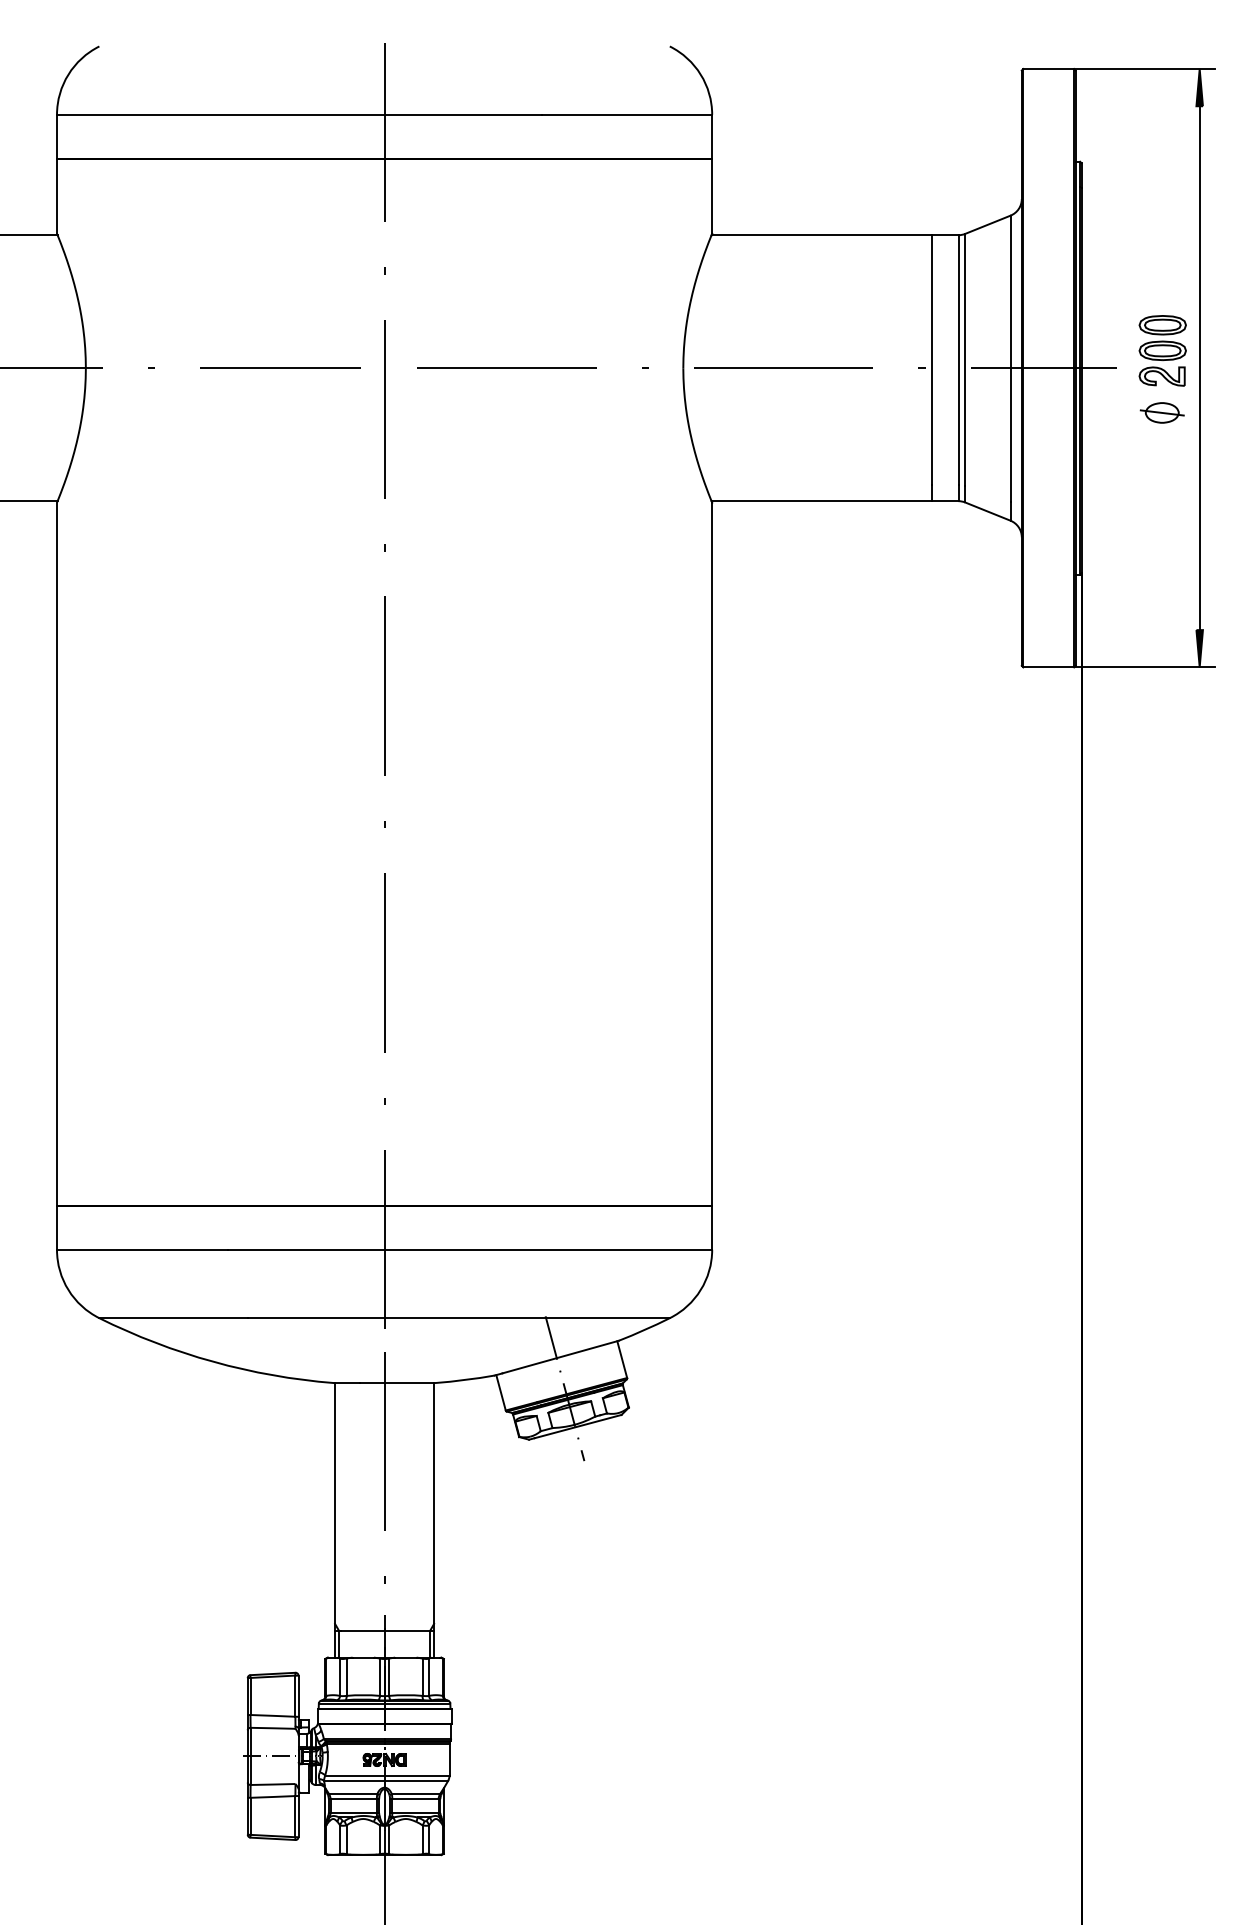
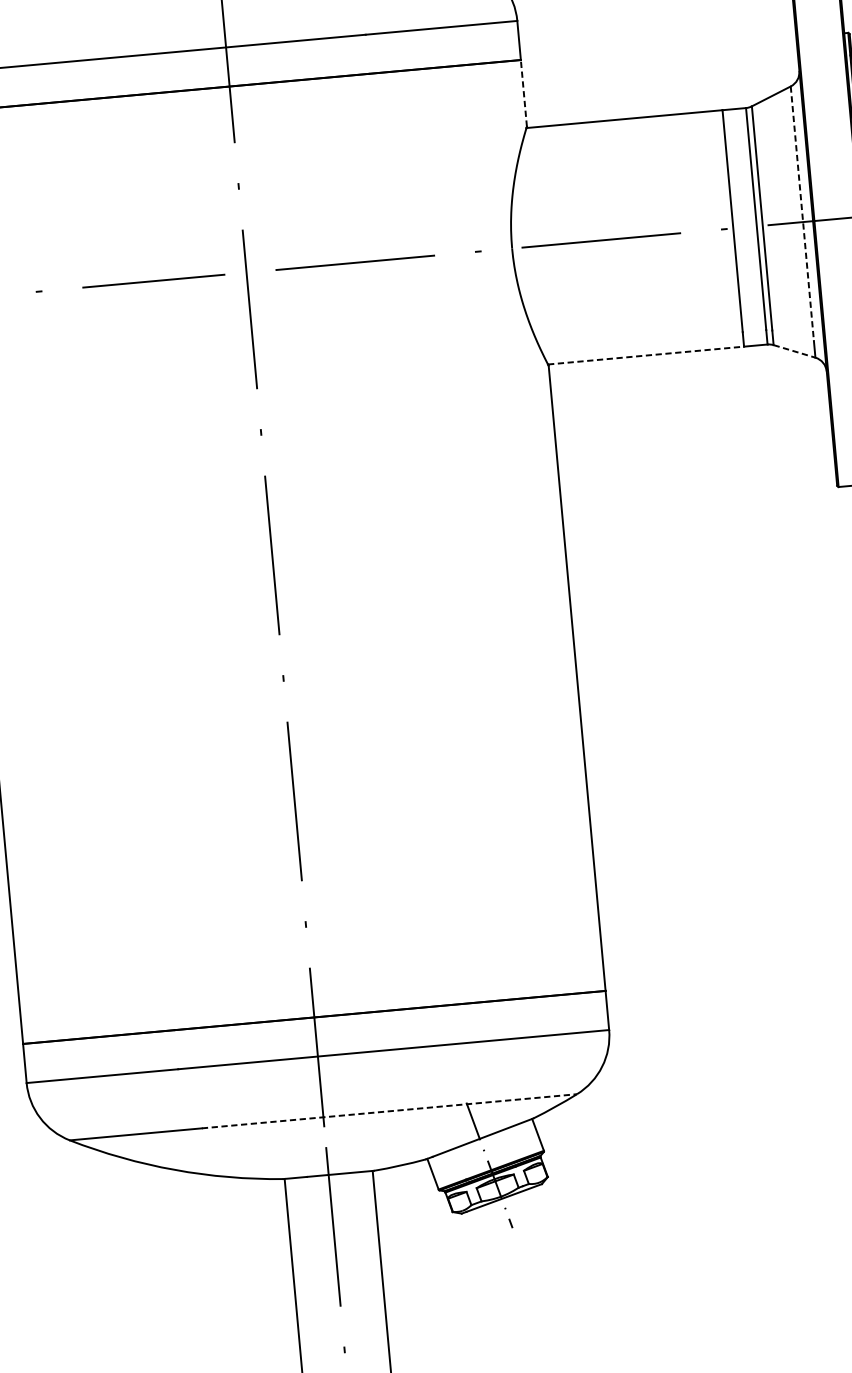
line: (712, 195) -> (524, 92), solid -> dashed
line: (1010, 359) -> (802, 214), solid -> dashed
line: (822, 501) -> (646, 355), solid -> dashed
line: (988, 511) -> (795, 351), solid -> dashed
line: (458, 1318) -> (389, 1111), solid -> dashed

